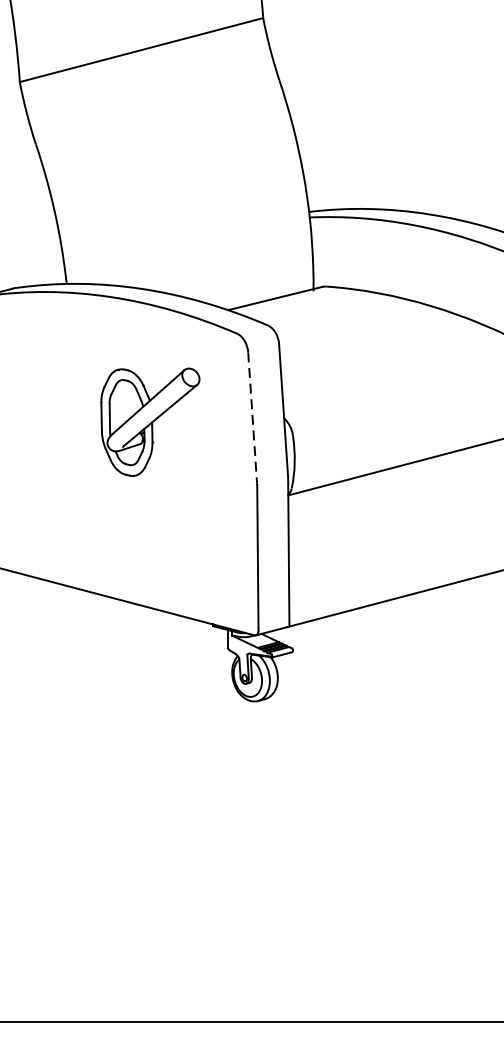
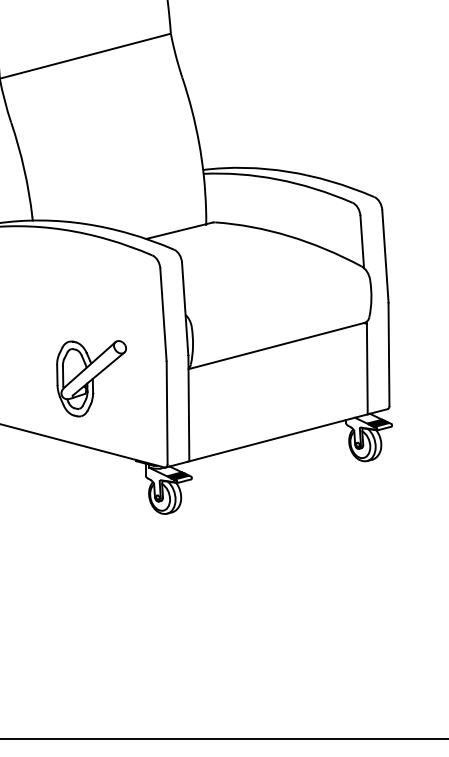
line: (252, 419) -> (163, 315), dashed -> solid
part: (150, 421) -> (91, 378), moved

